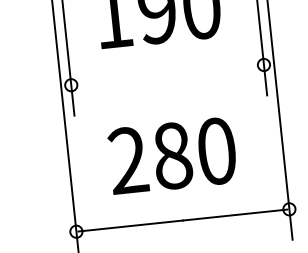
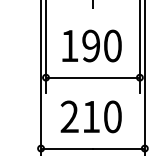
line: (166, 74) -> (92, 77), added
text: (173, 155) -> (91, 116), 280 -> 210

